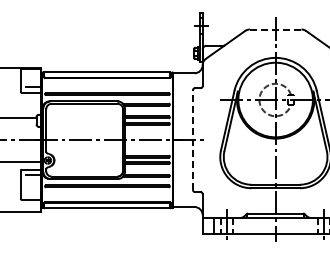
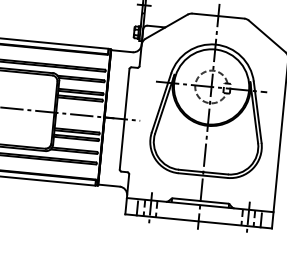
line: (275, 29) -> (218, 16), dashed -> solid
line: (192, 140) -> (124, 119), dashed -> solid

